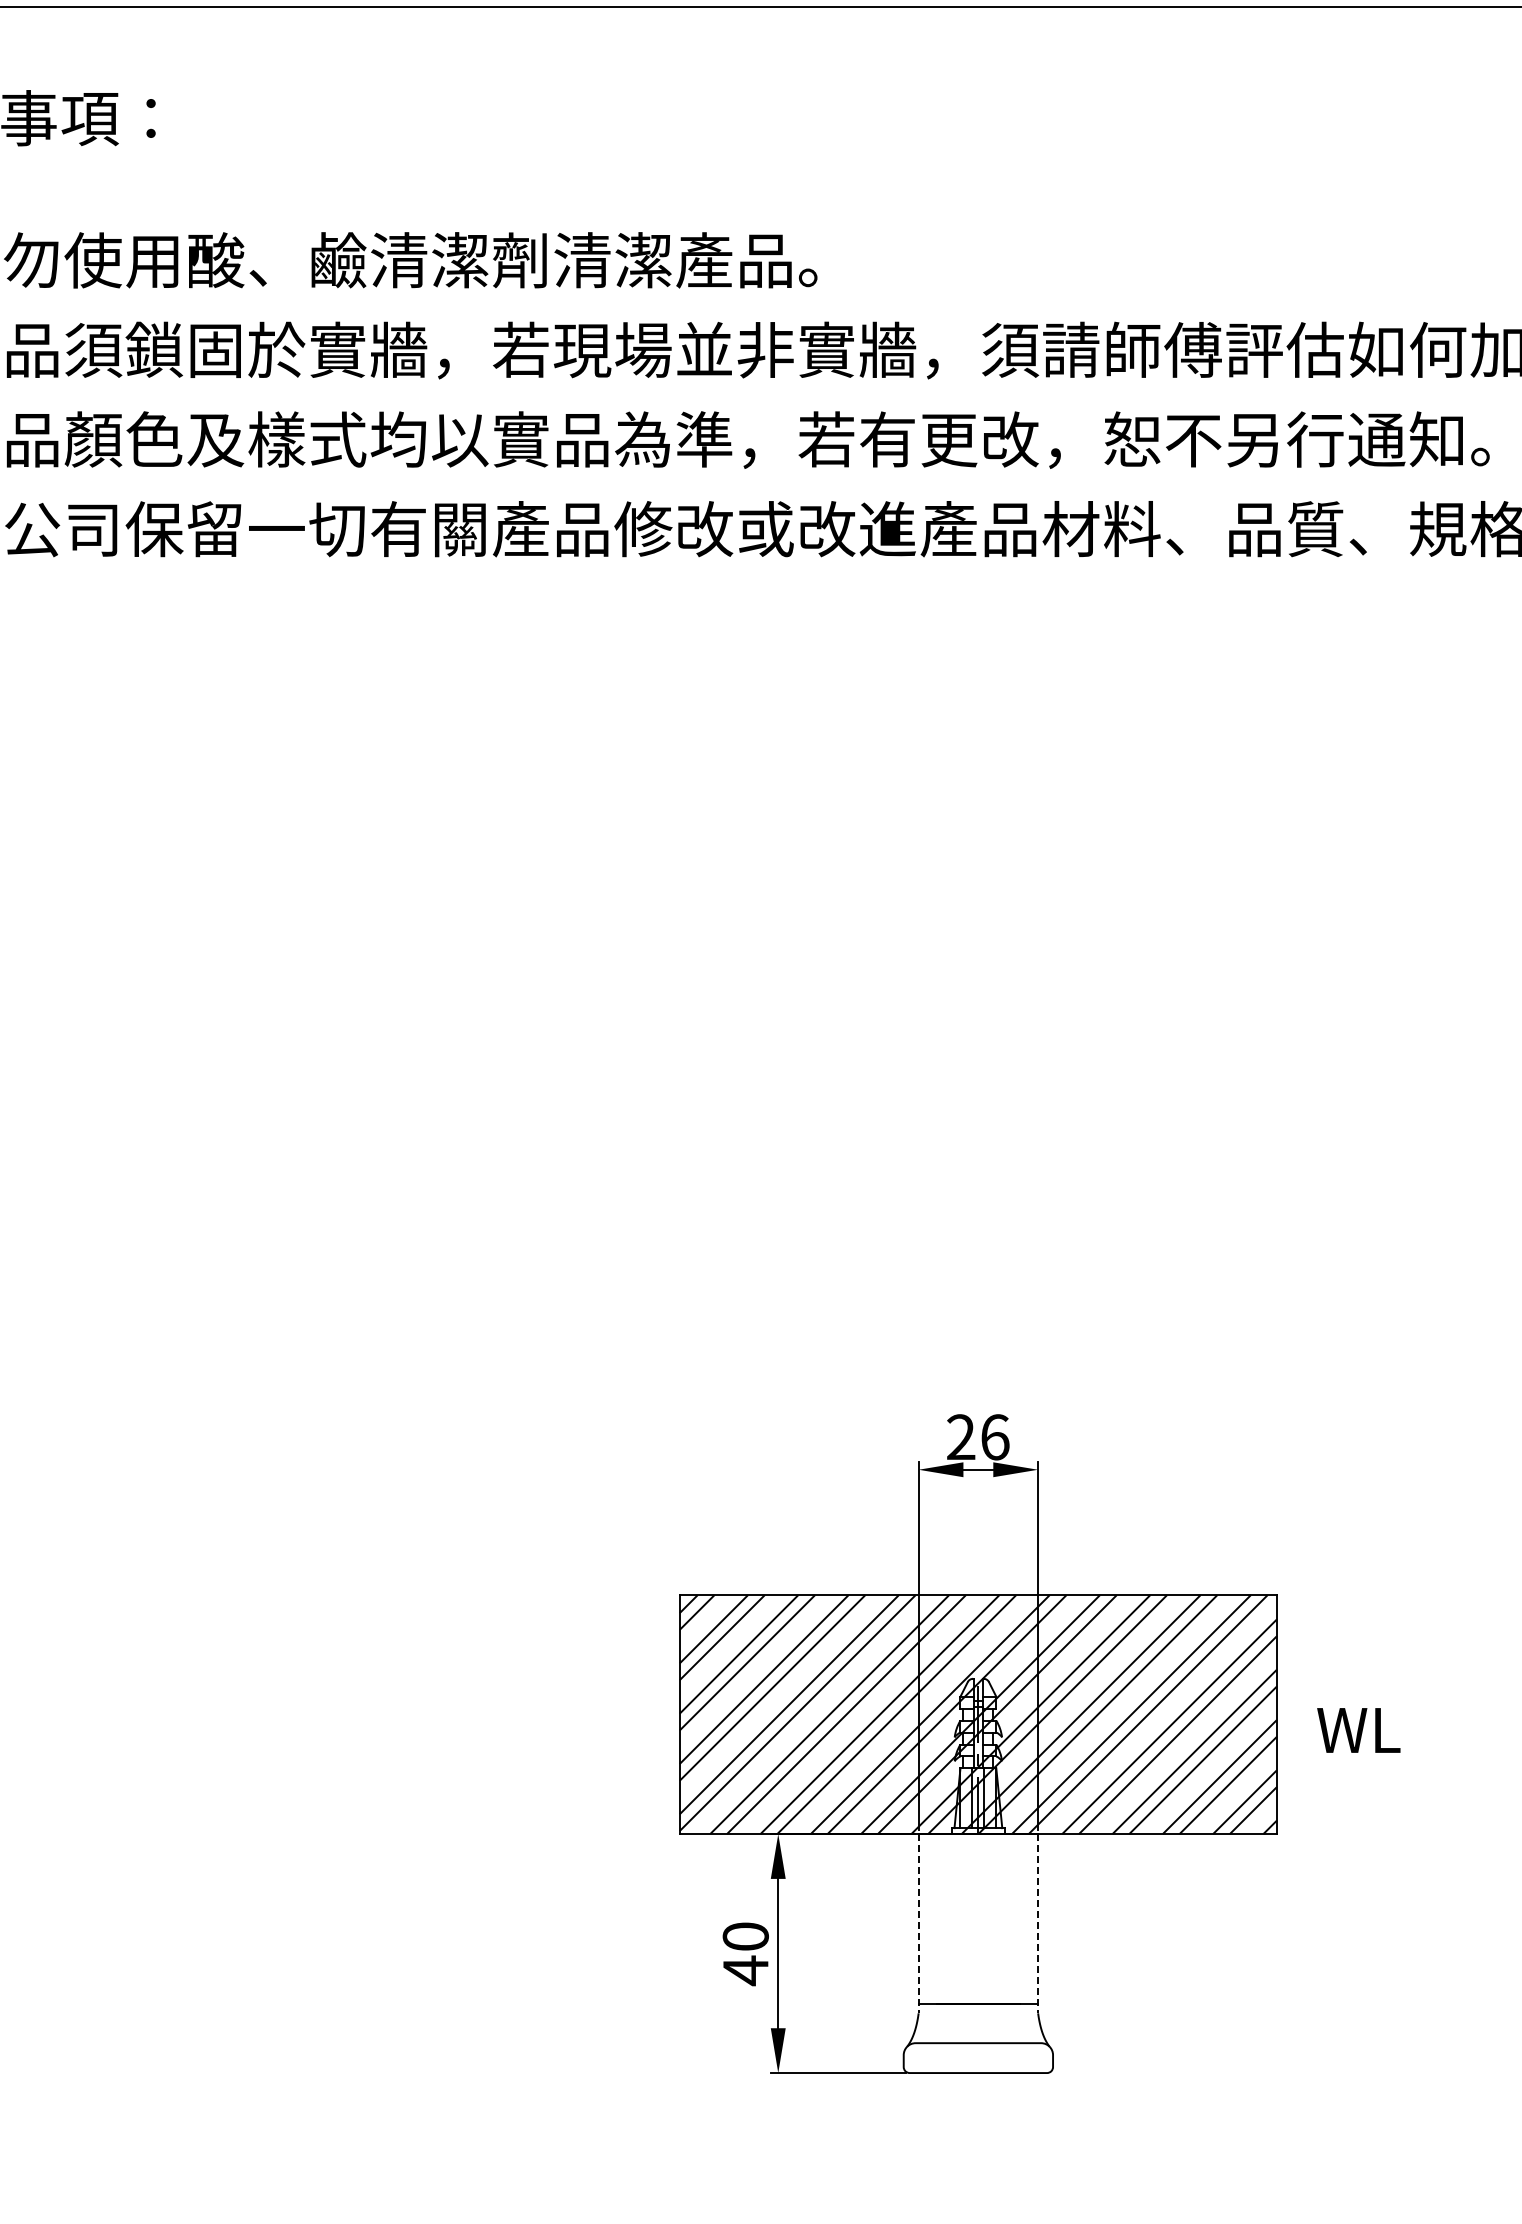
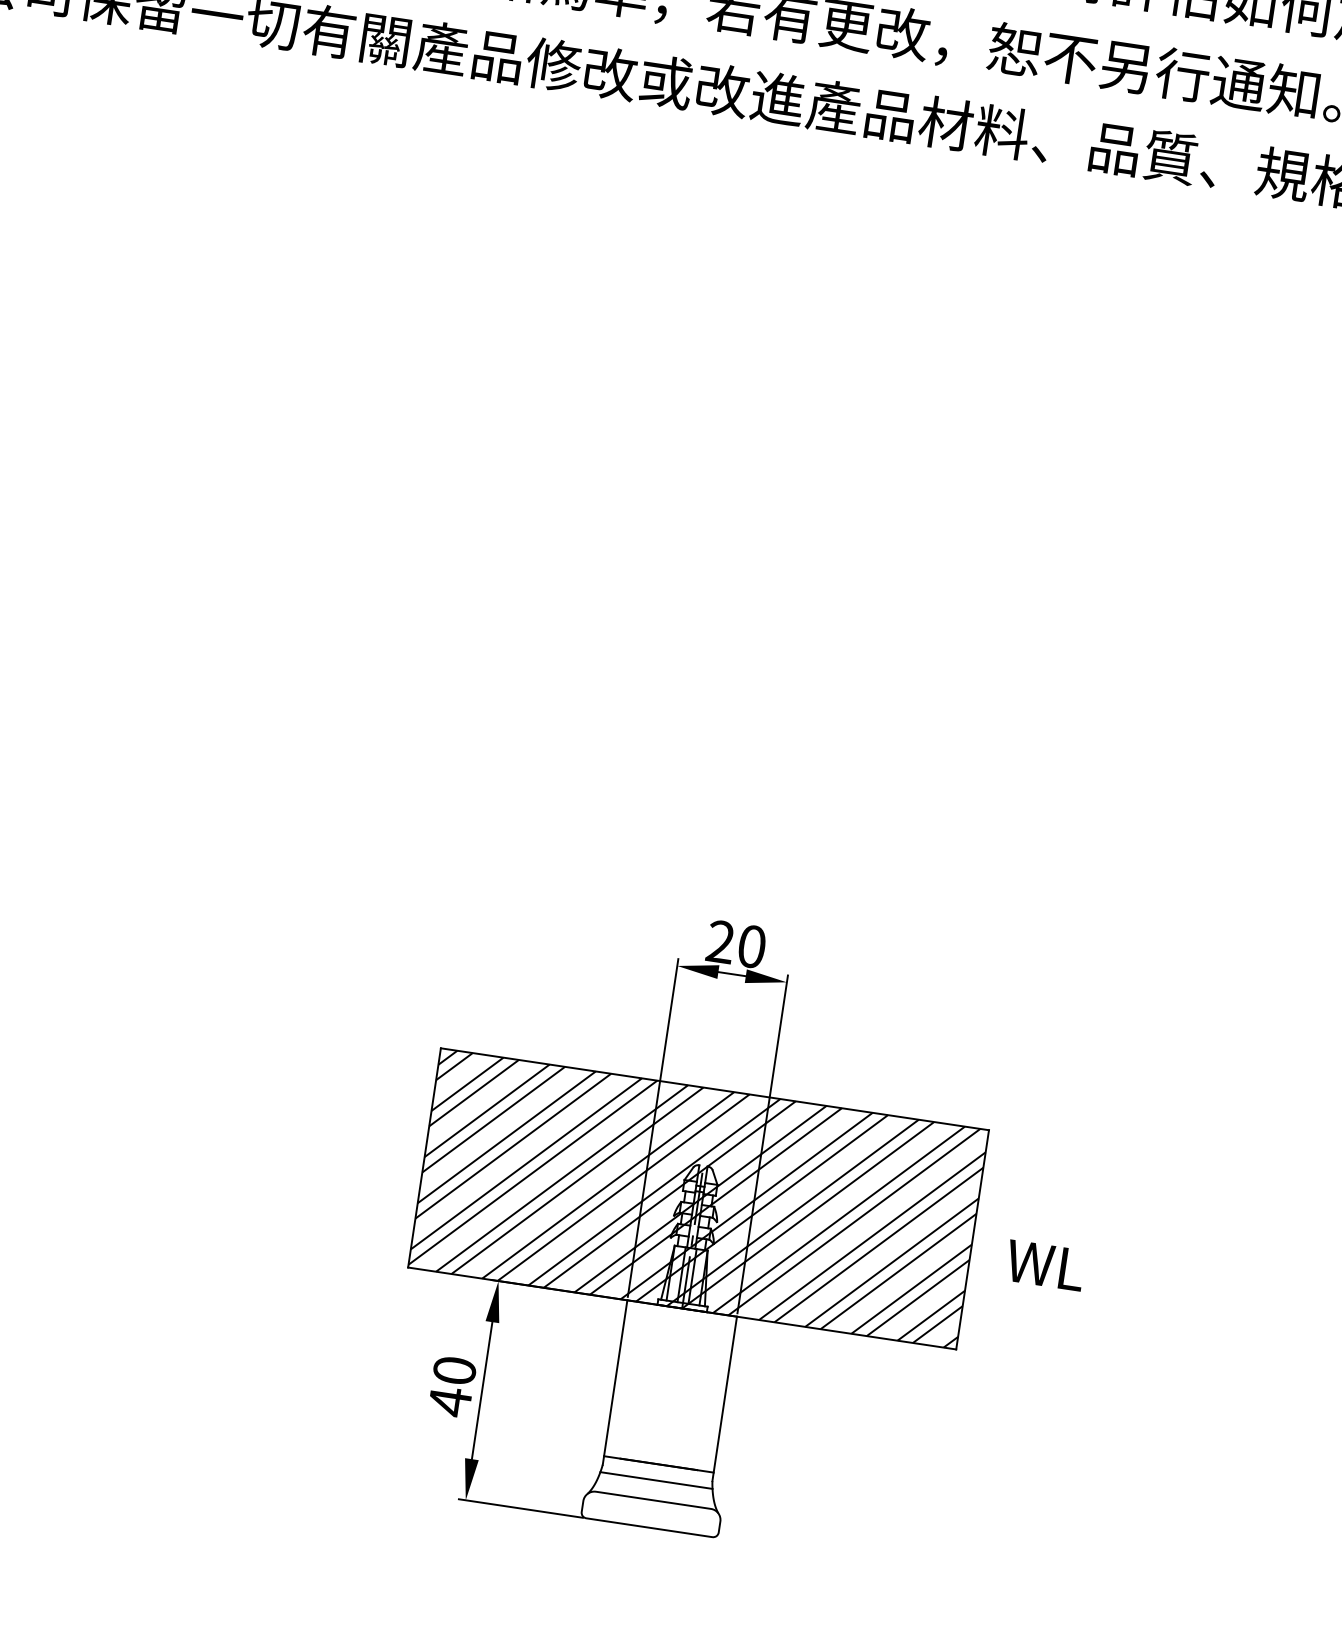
text: (995, 1437) -> (752, 946), 26 -> 20
line: (918, 1923) -> (614, 1382), dashed -> solid
line: (1038, 1923) -> (725, 1398), dashed -> solid
line: (978, 2021) -> (656, 1480), added

